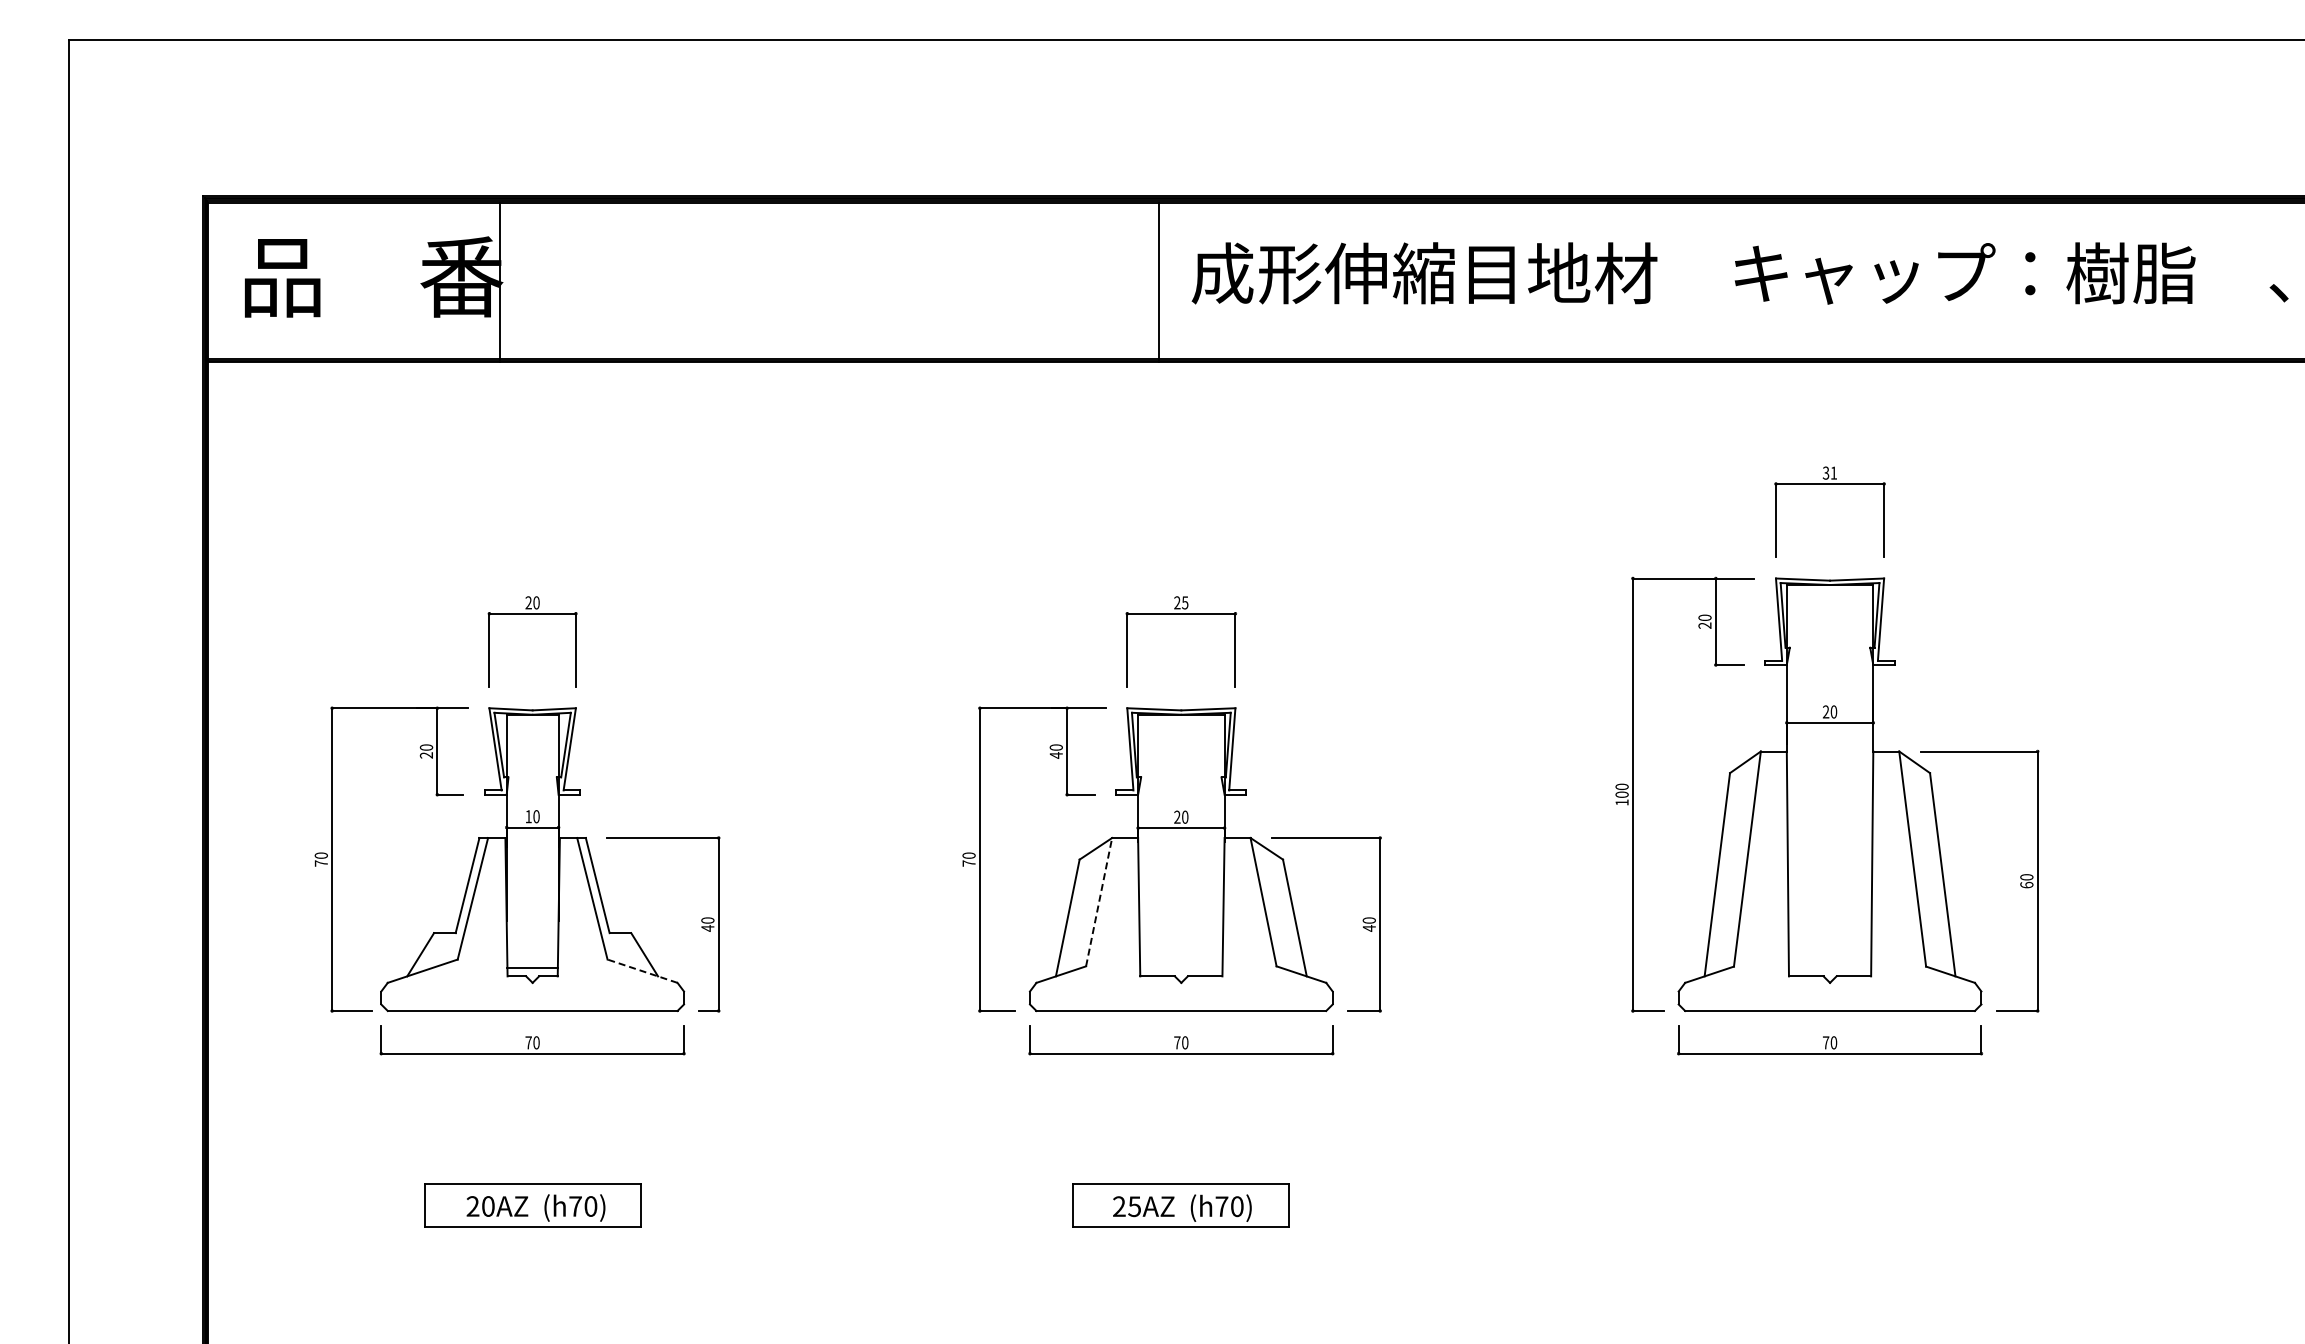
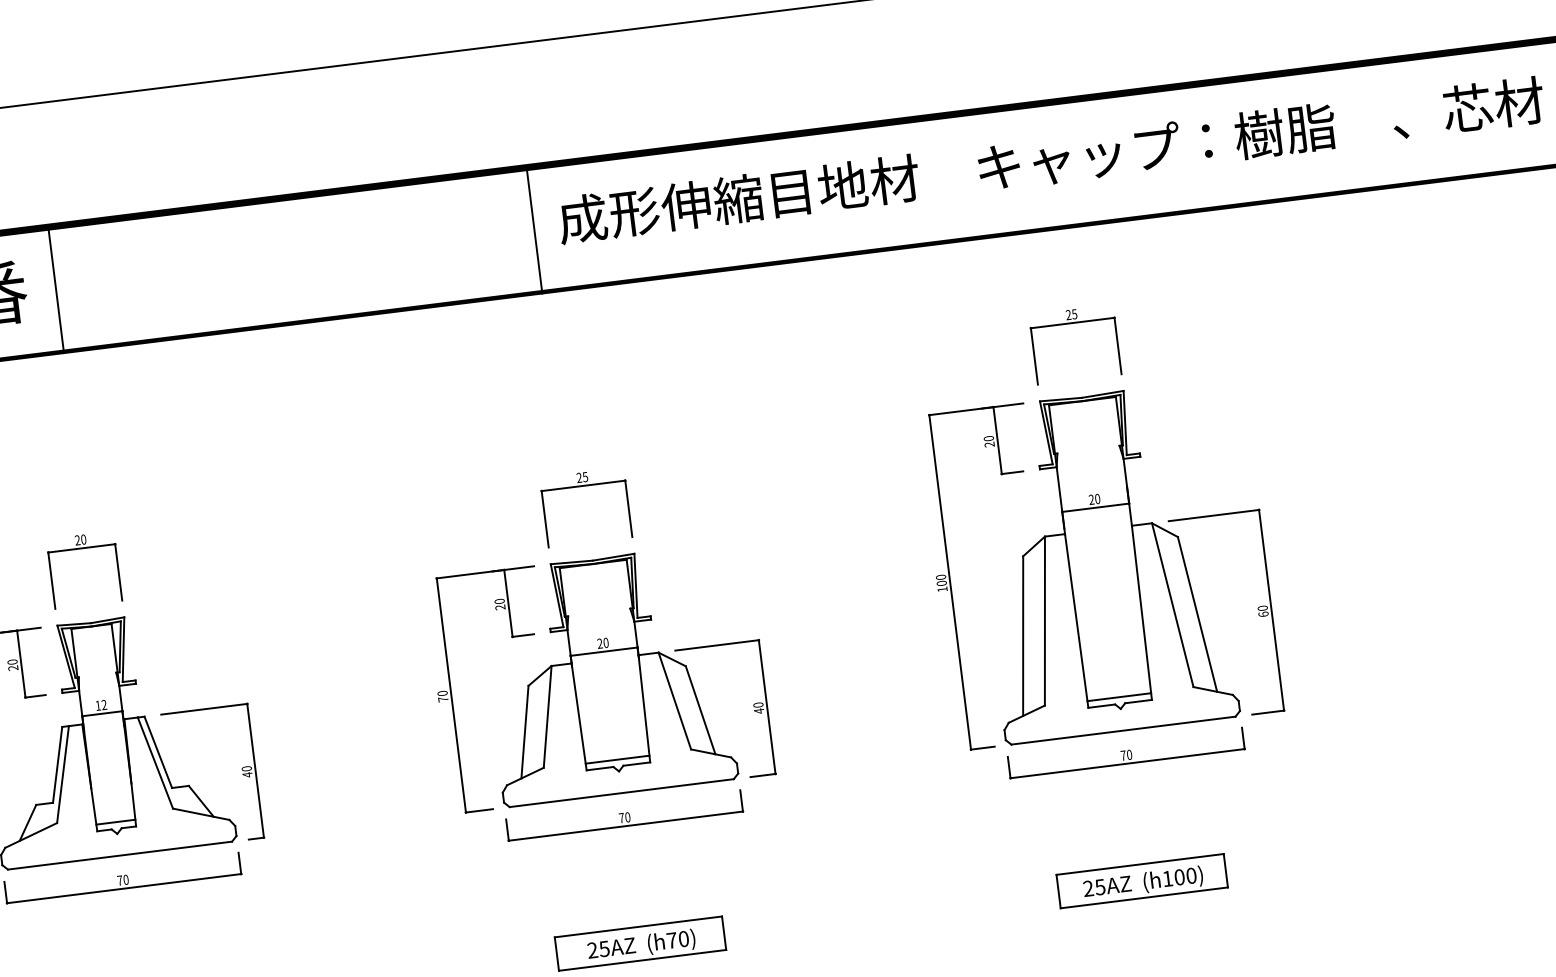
line: (500, 282) -> (56, 291), moved
text: (1829, 472) -> (1071, 314), 31 -> 25
text: (1055, 755) -> (499, 607), 40 -> 20
text: (536, 816) -> (104, 704), 10 -> 12
line: (1099, 901) -> (547, 716), dashed -> solid
line: (1181, 967) -> (617, 759), added
line: (1829, 967) -> (1118, 697), added
line: (642, 971) -> (201, 814), dashed -> solid
part: (1829, 1205) -> (1141, 881), added

